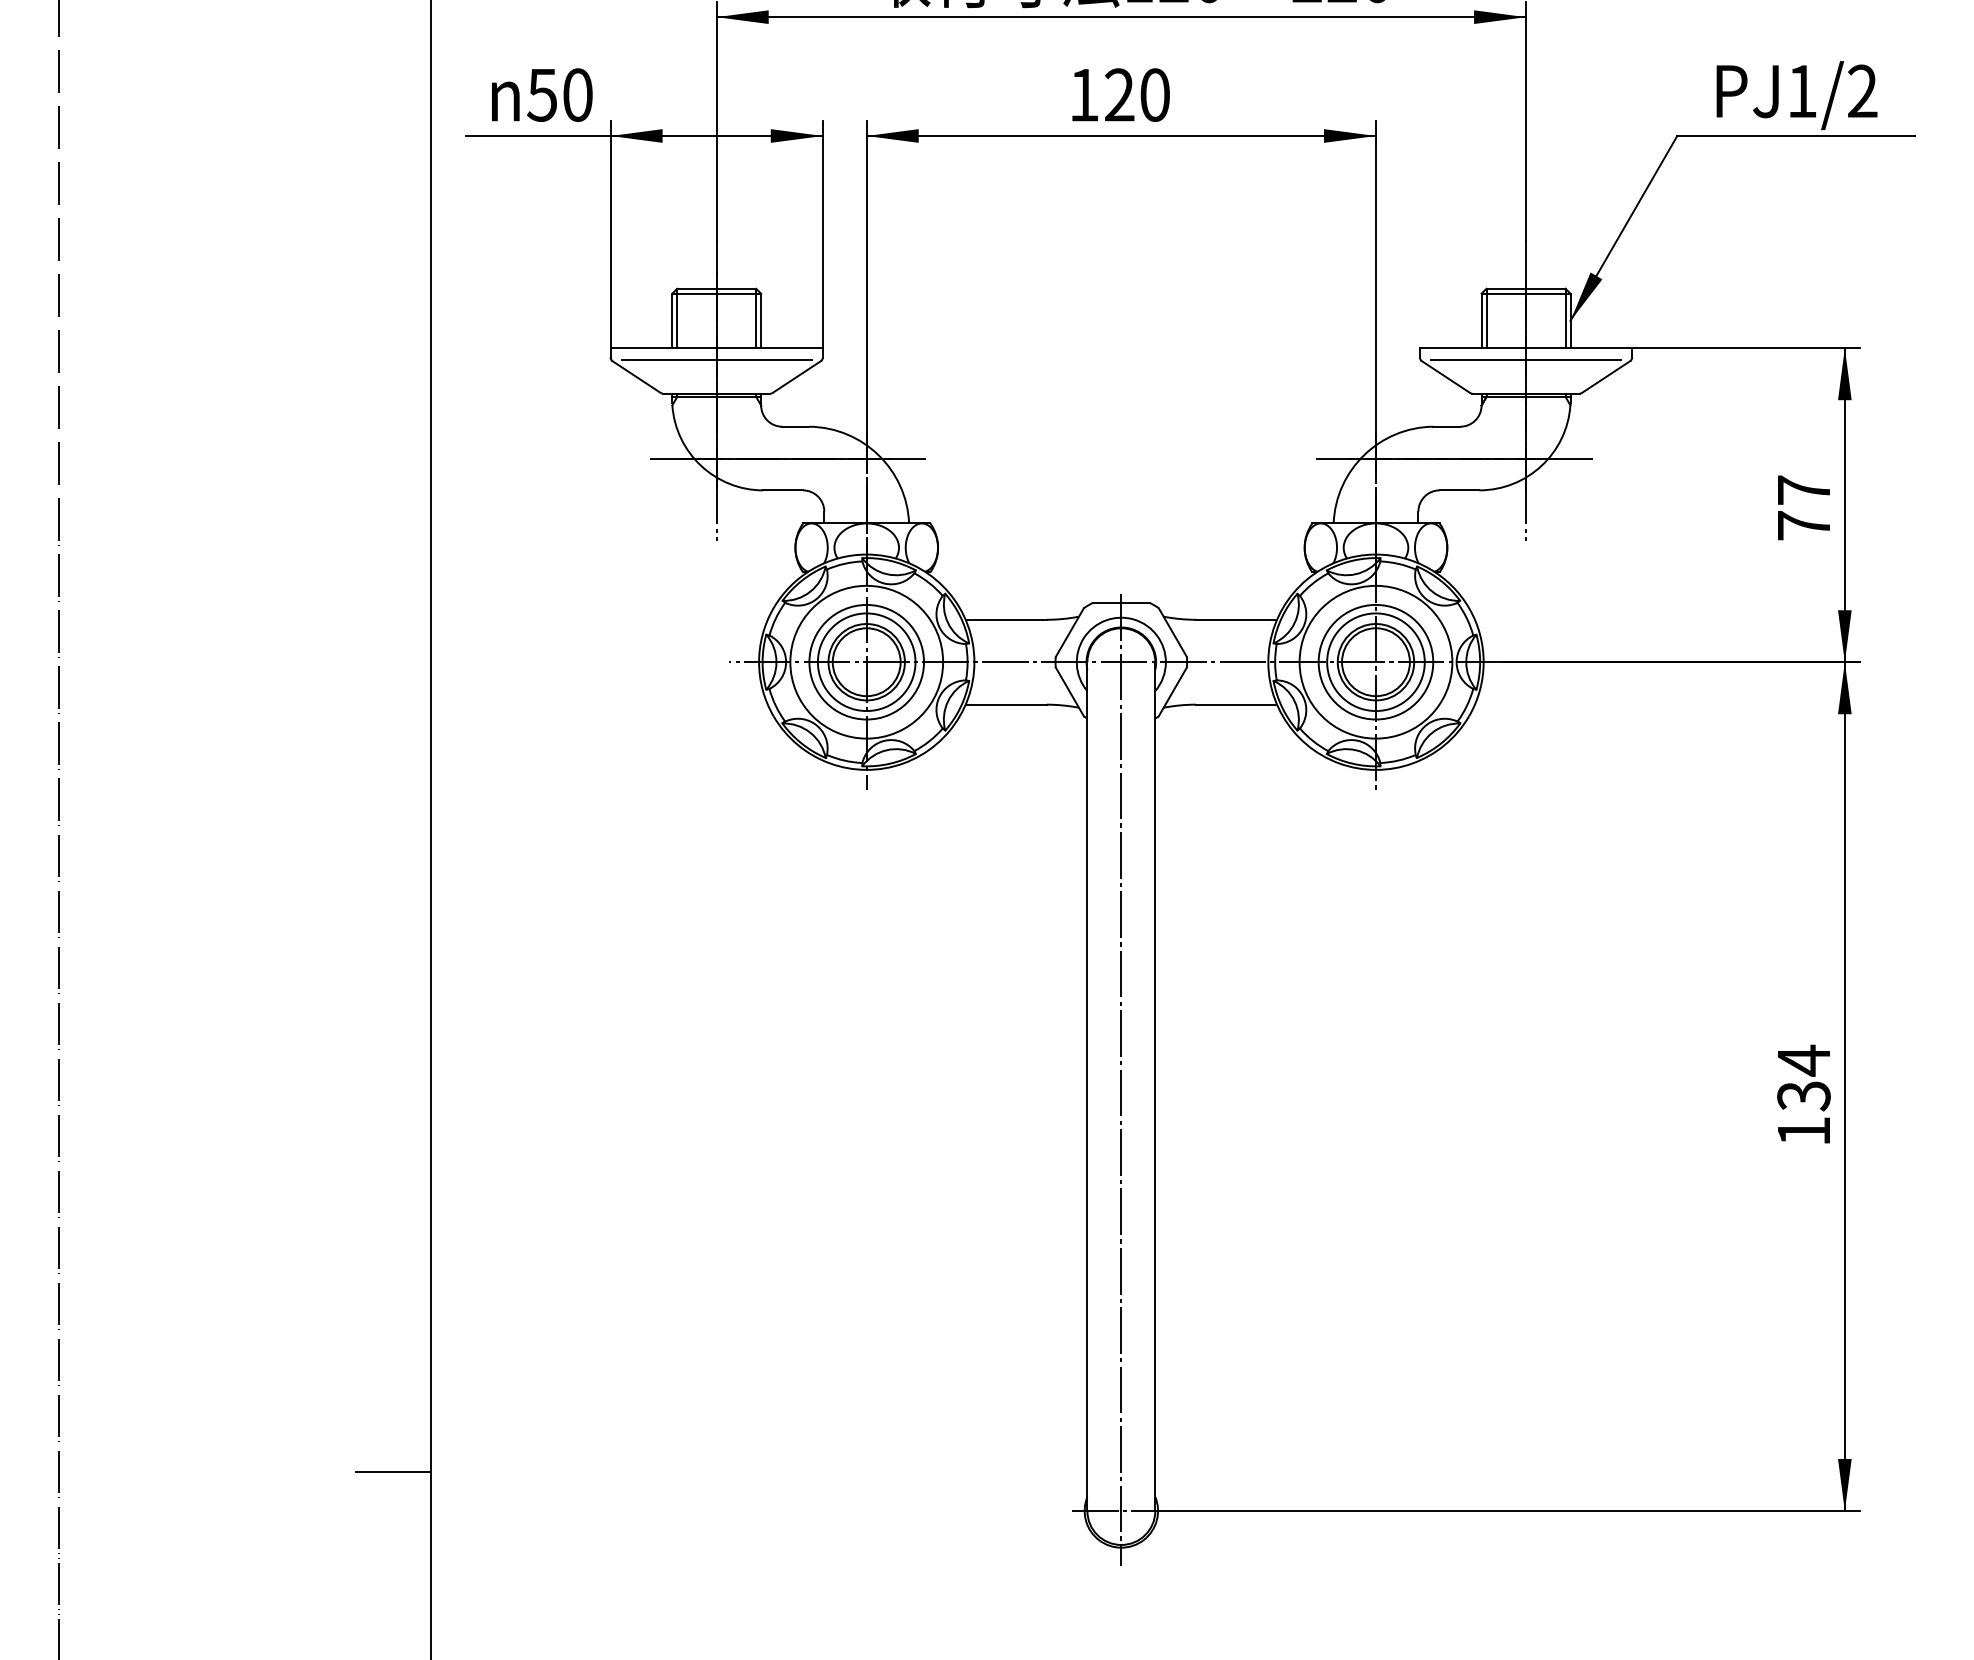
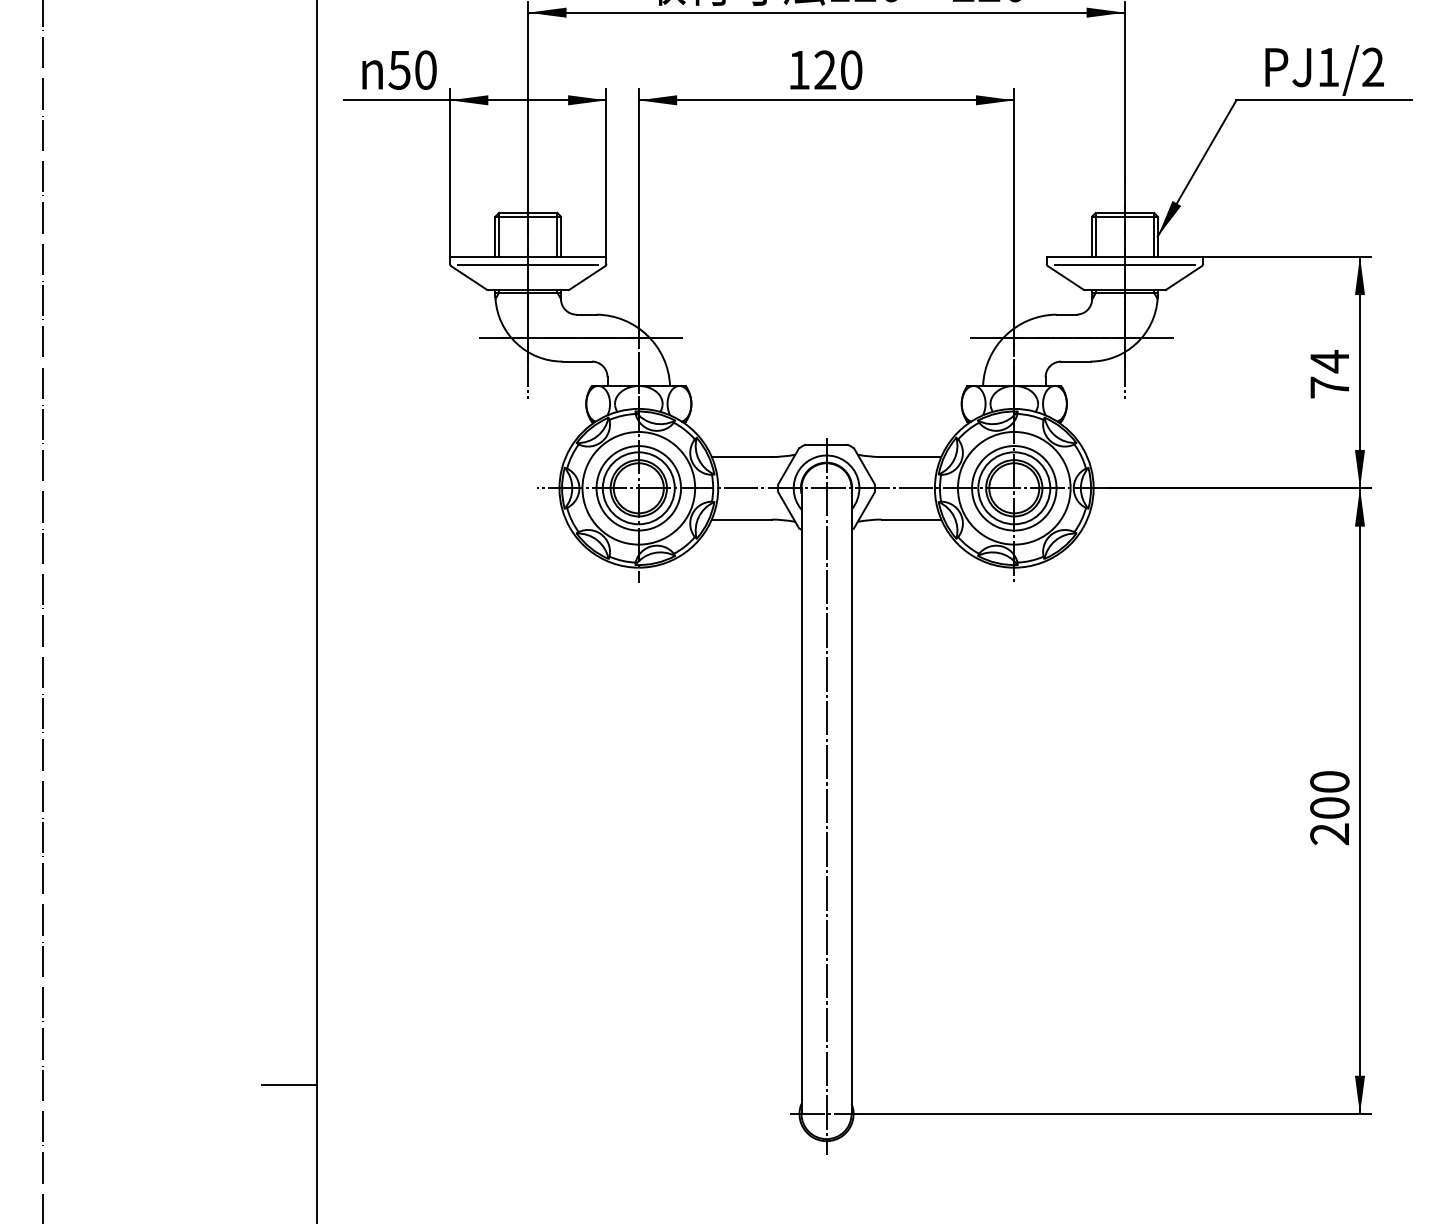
text: (1803, 490) -> (1329, 361), 77 -> 74
text: (1803, 1095) -> (1329, 807), 134 -> 200

